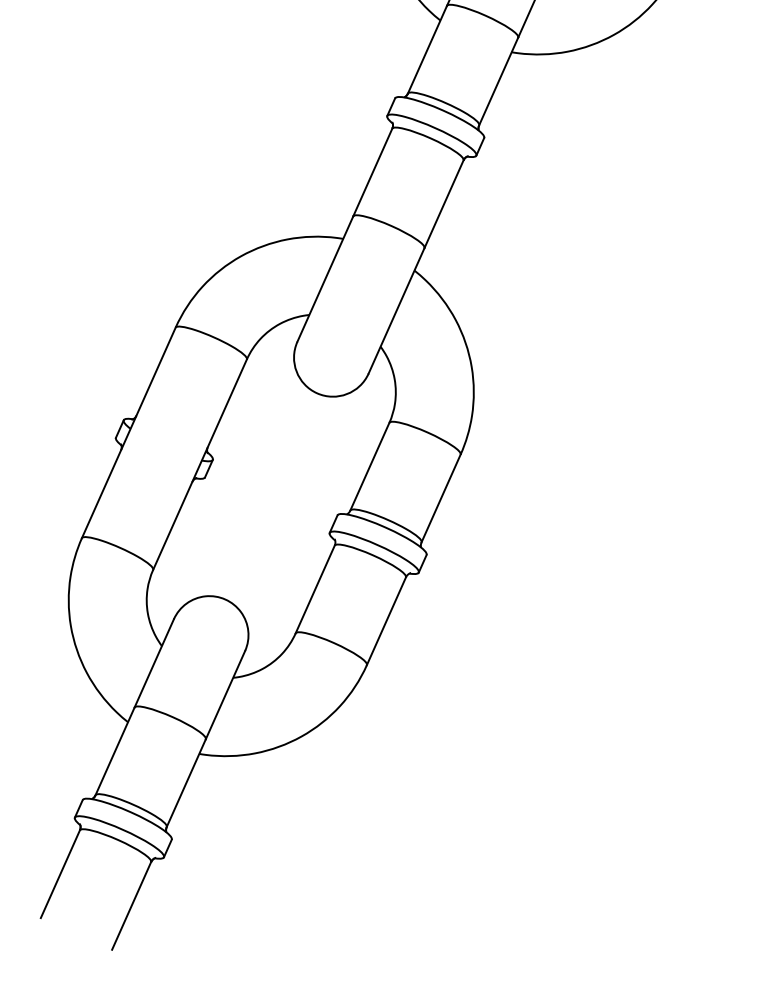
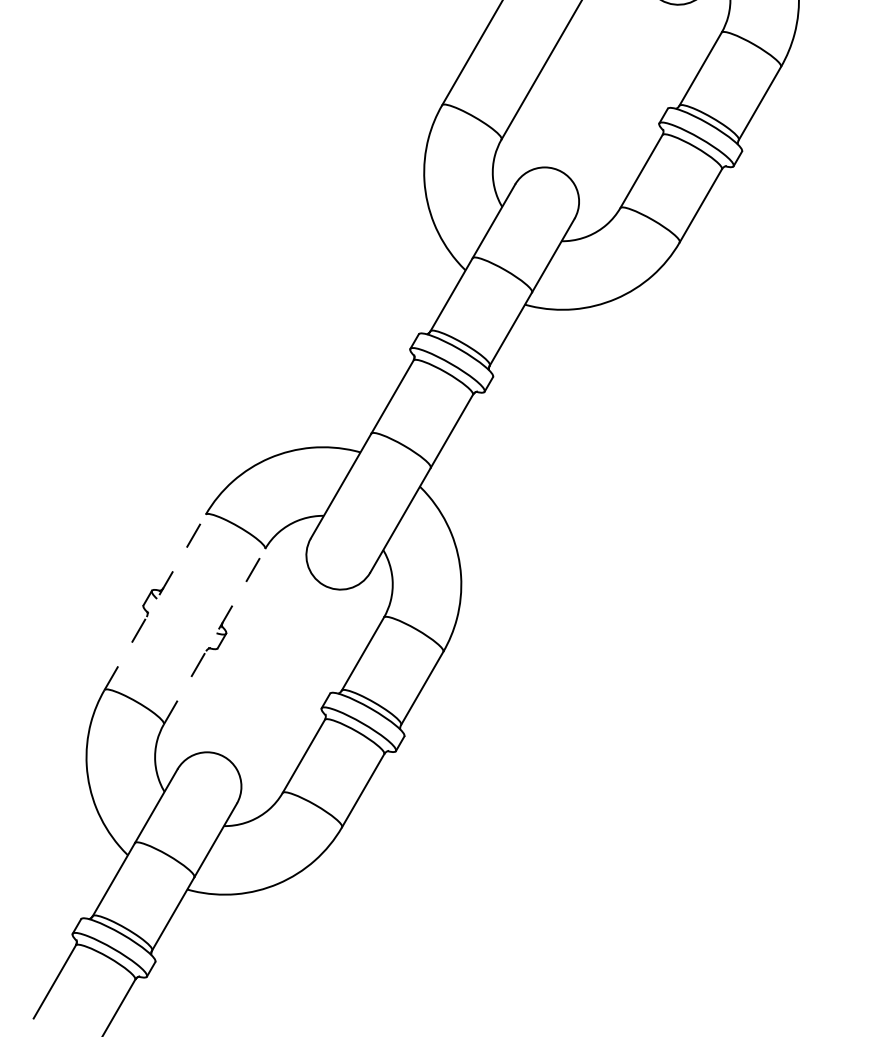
line: (129, 431) -> (155, 601), solid -> dashed
line: (199, 464) -> (214, 636), solid -> dashed

